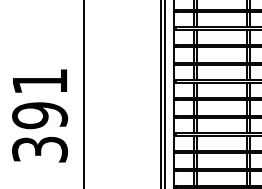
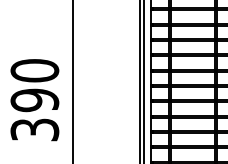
text: (39, 81) -> (34, 70), 391 -> 390

